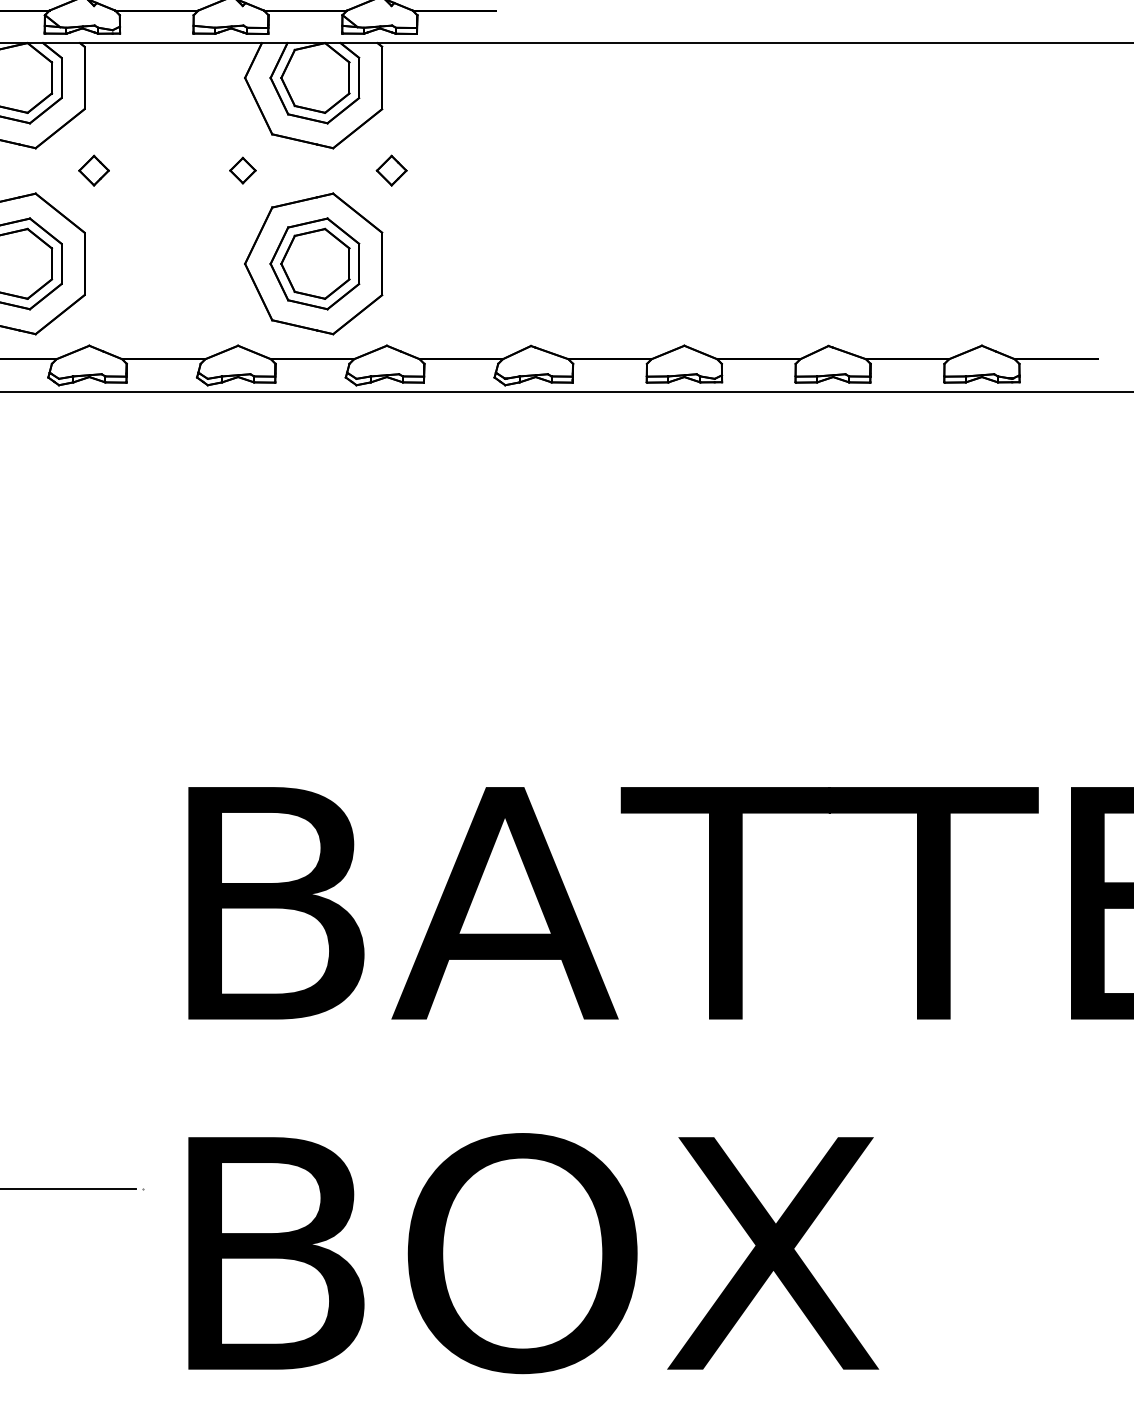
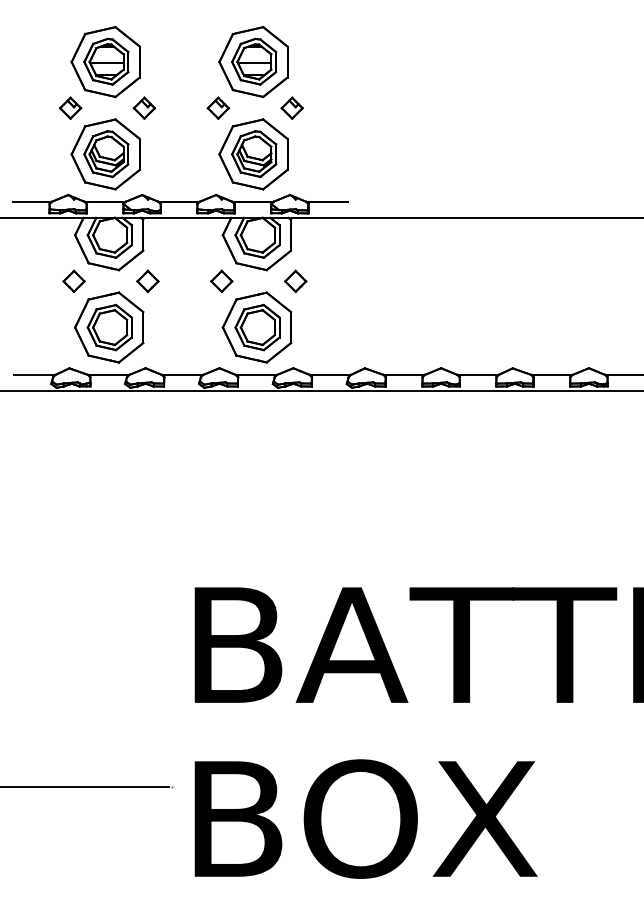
part: (93, 169) -> (147, 280), size x1.43
part: (242, 169) -> (221, 280), size x1.67
part: (391, 169) -> (295, 280), size x1.43

